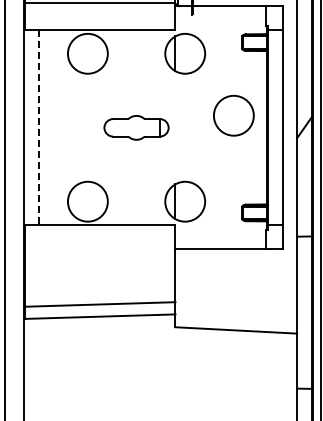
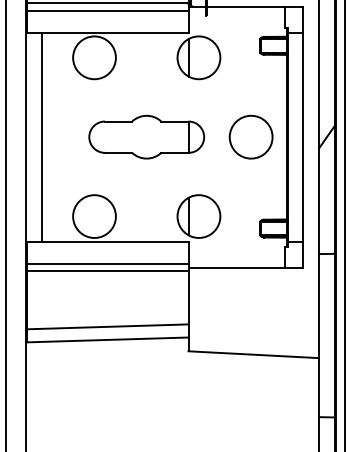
line: (99, 10) -> (106, 11), added
circle: (233, 115) -> (250, 136), moved
part: (136, 127) -> (146, 136), size x1.67
line: (39, 128) -> (42, 137), dashed -> solid
line: (99, 245) -> (106, 263), added
line: (99, 252) -> (106, 271), added

